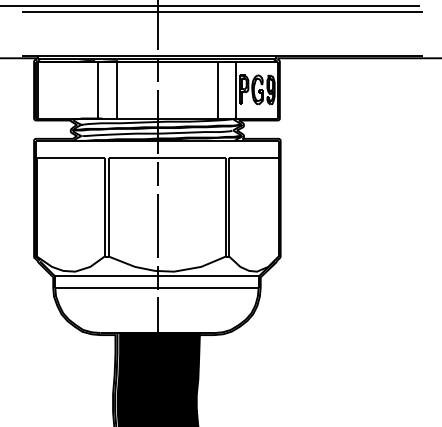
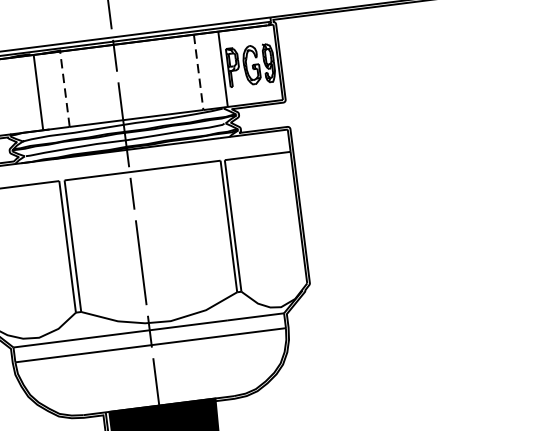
line: (117, 89) -> (64, 88), solid -> dashed
line: (218, 90) -> (199, 72), solid -> dashed

